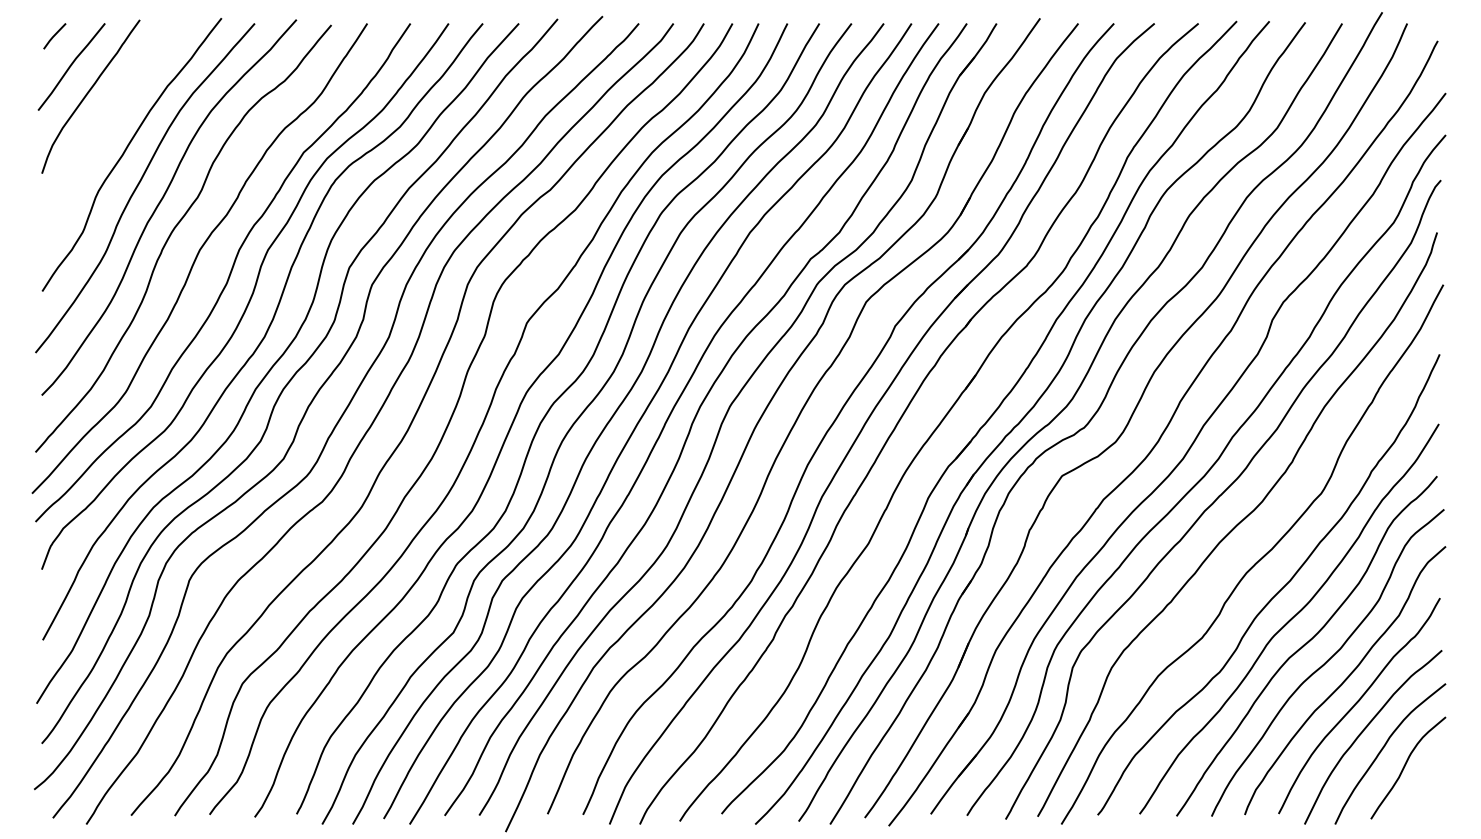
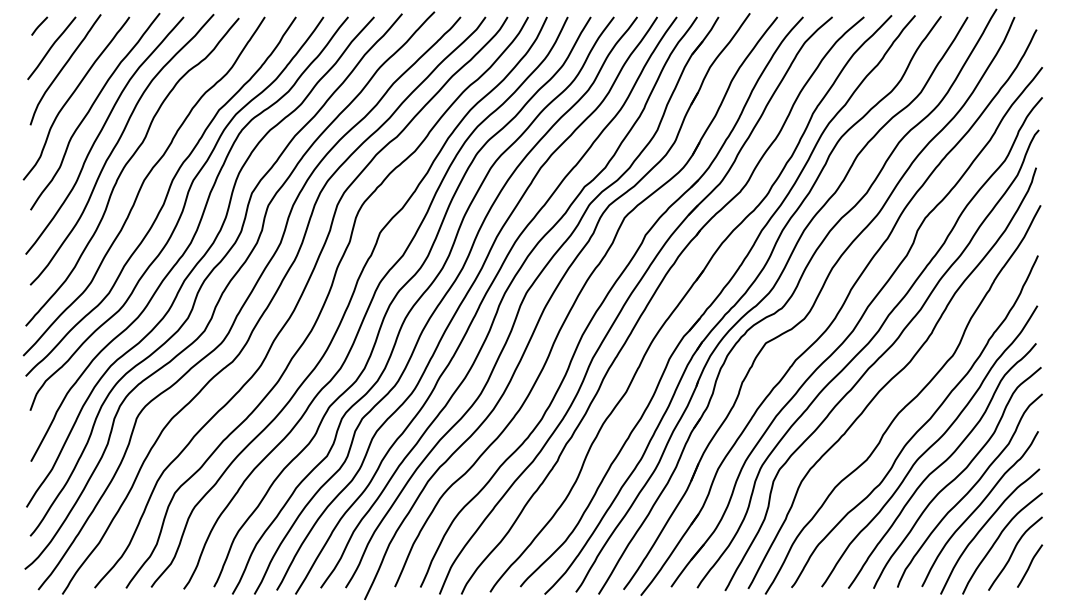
curve: (101, 130) -> (73, 94), added
curve: (1429, 784) -> (1030, 565), added

